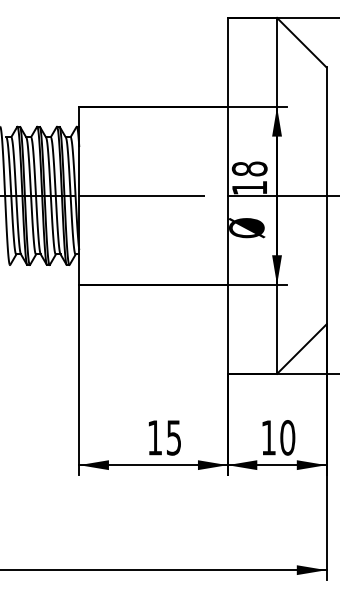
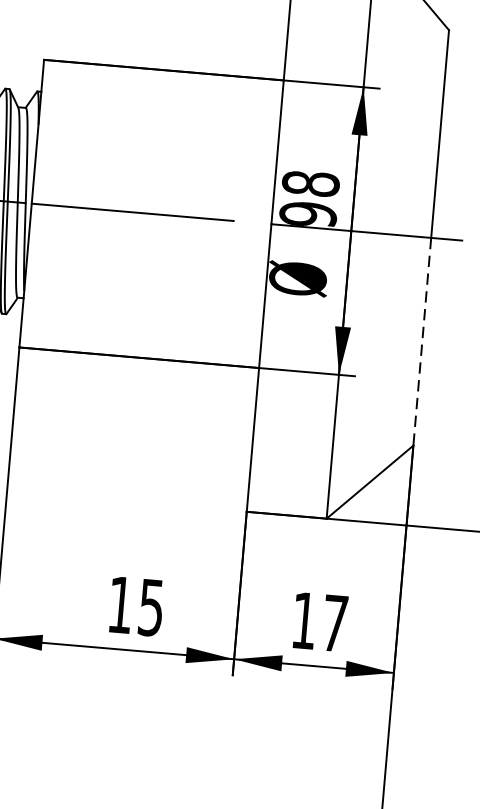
text: (249, 187) -> (307, 213), 18 -> 98
line: (326, 260) -> (422, 342), solid -> dashed
text: (287, 437) -> (334, 622), 10 -> 17

